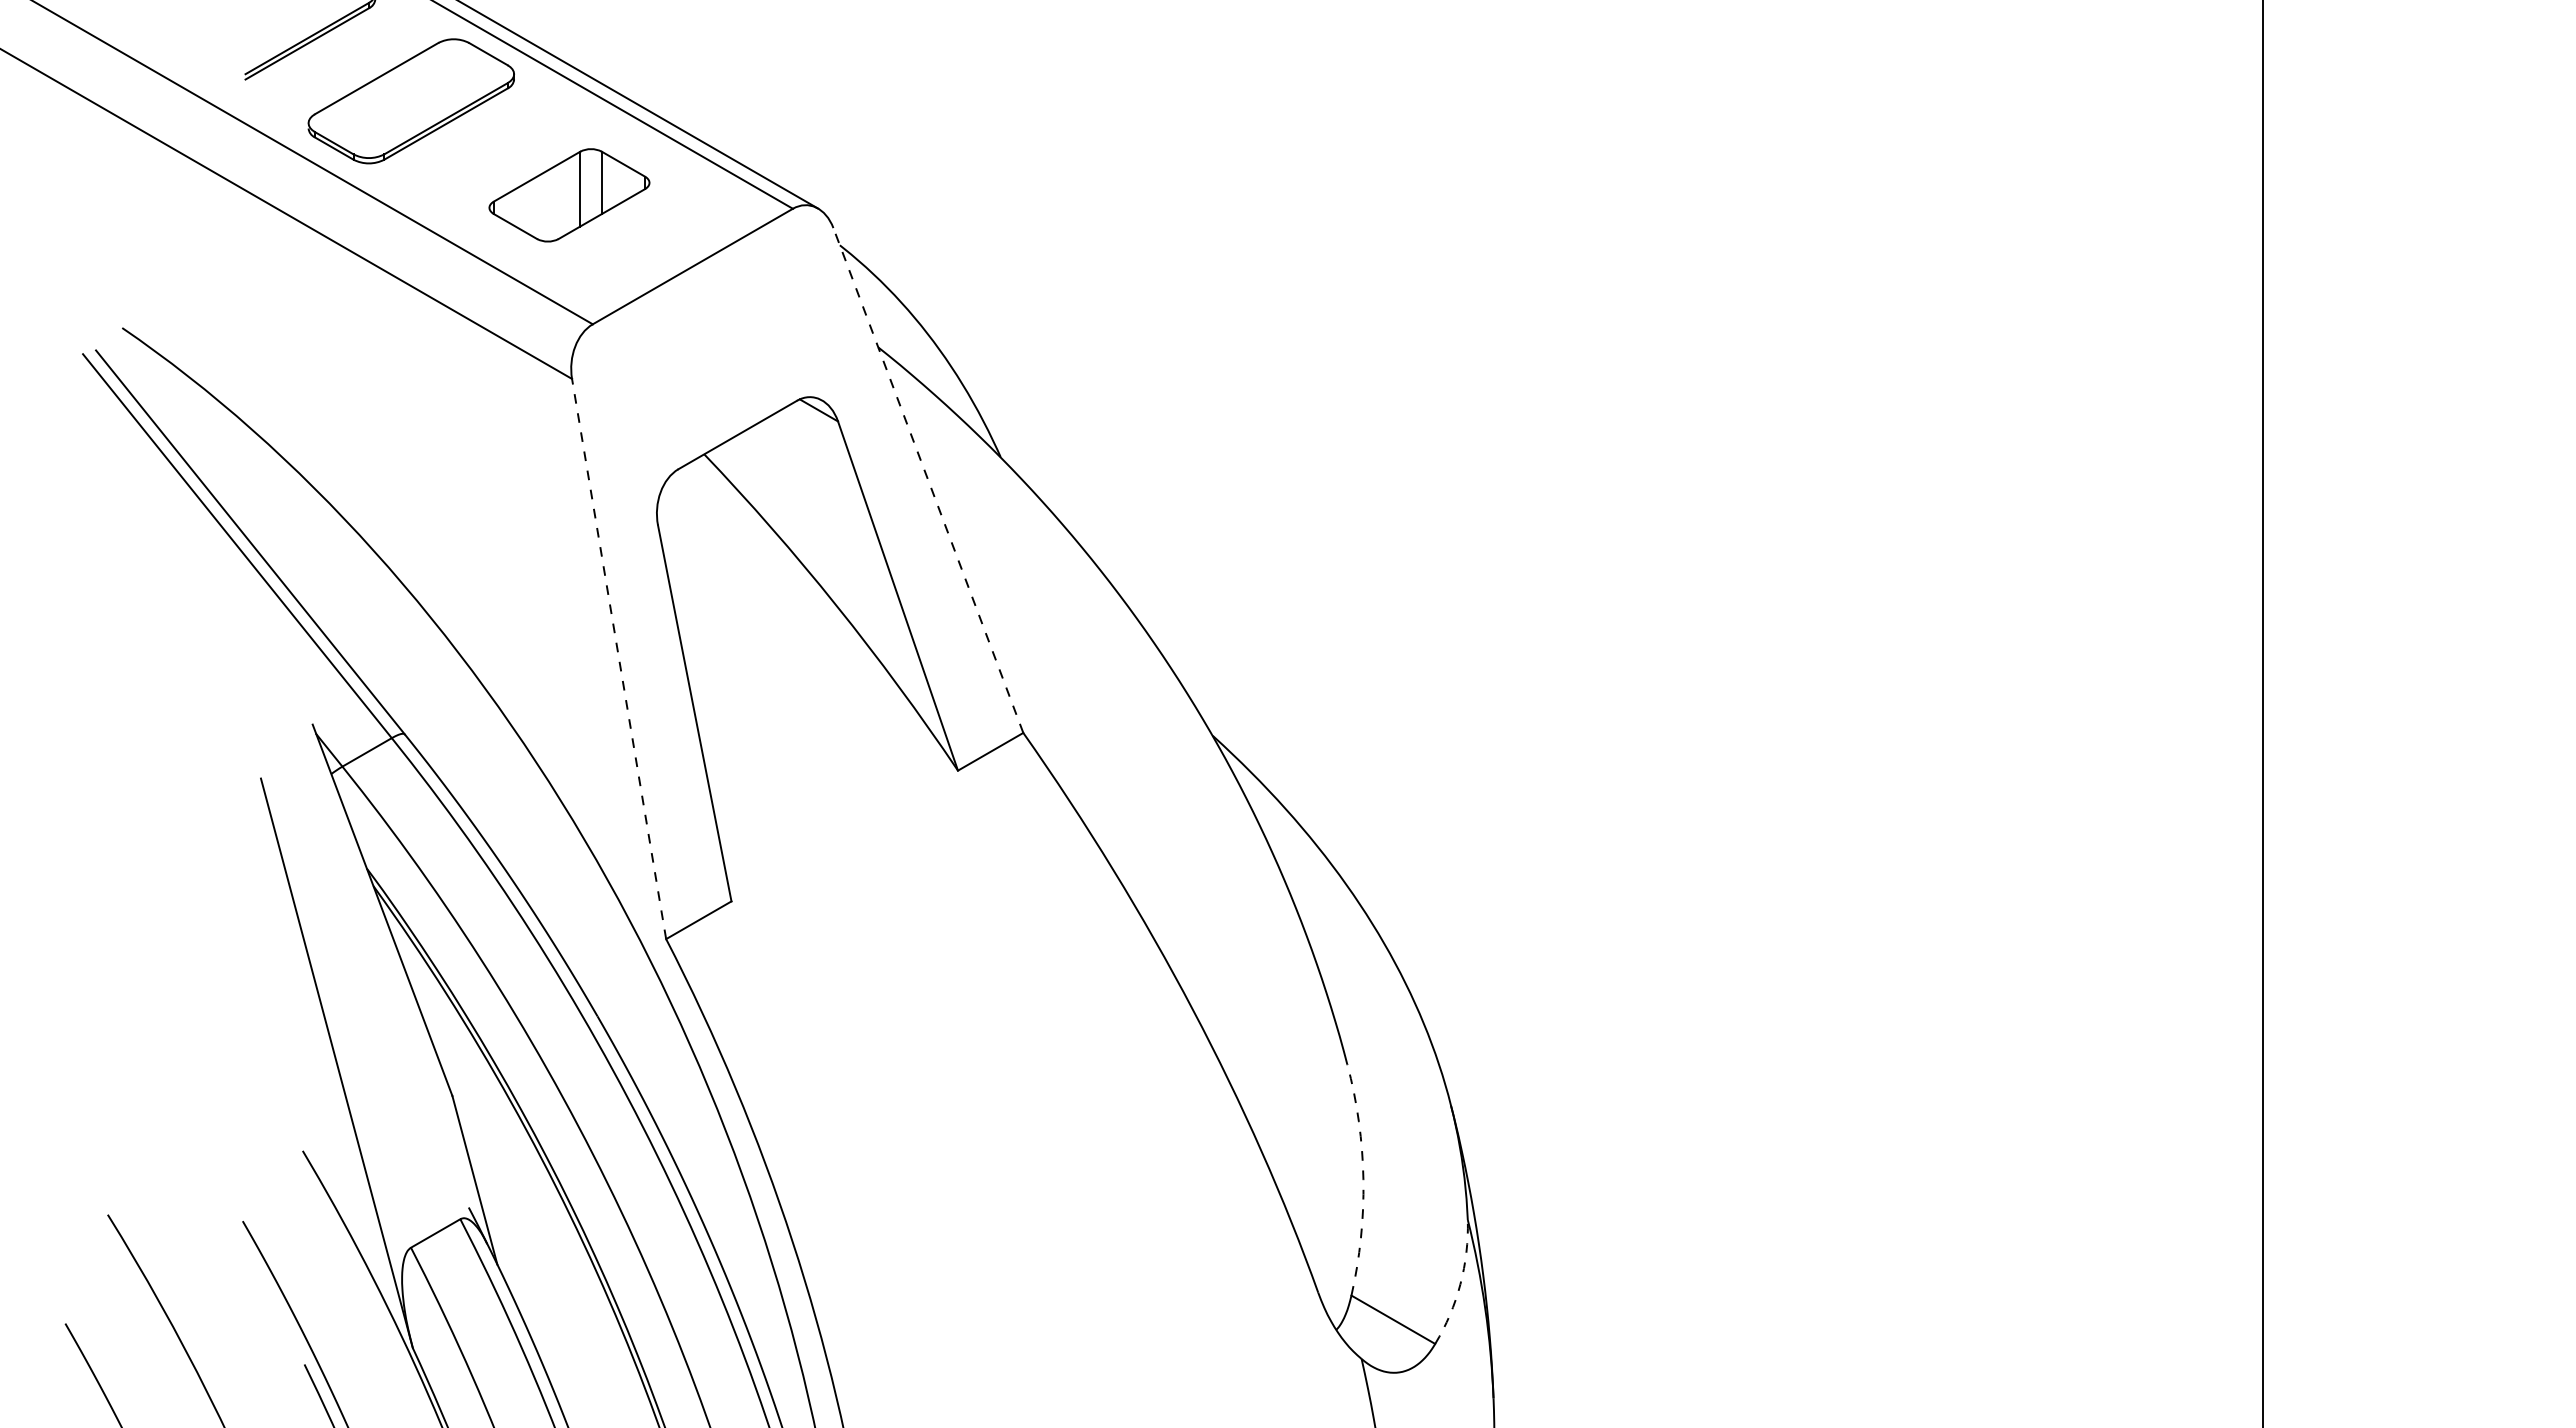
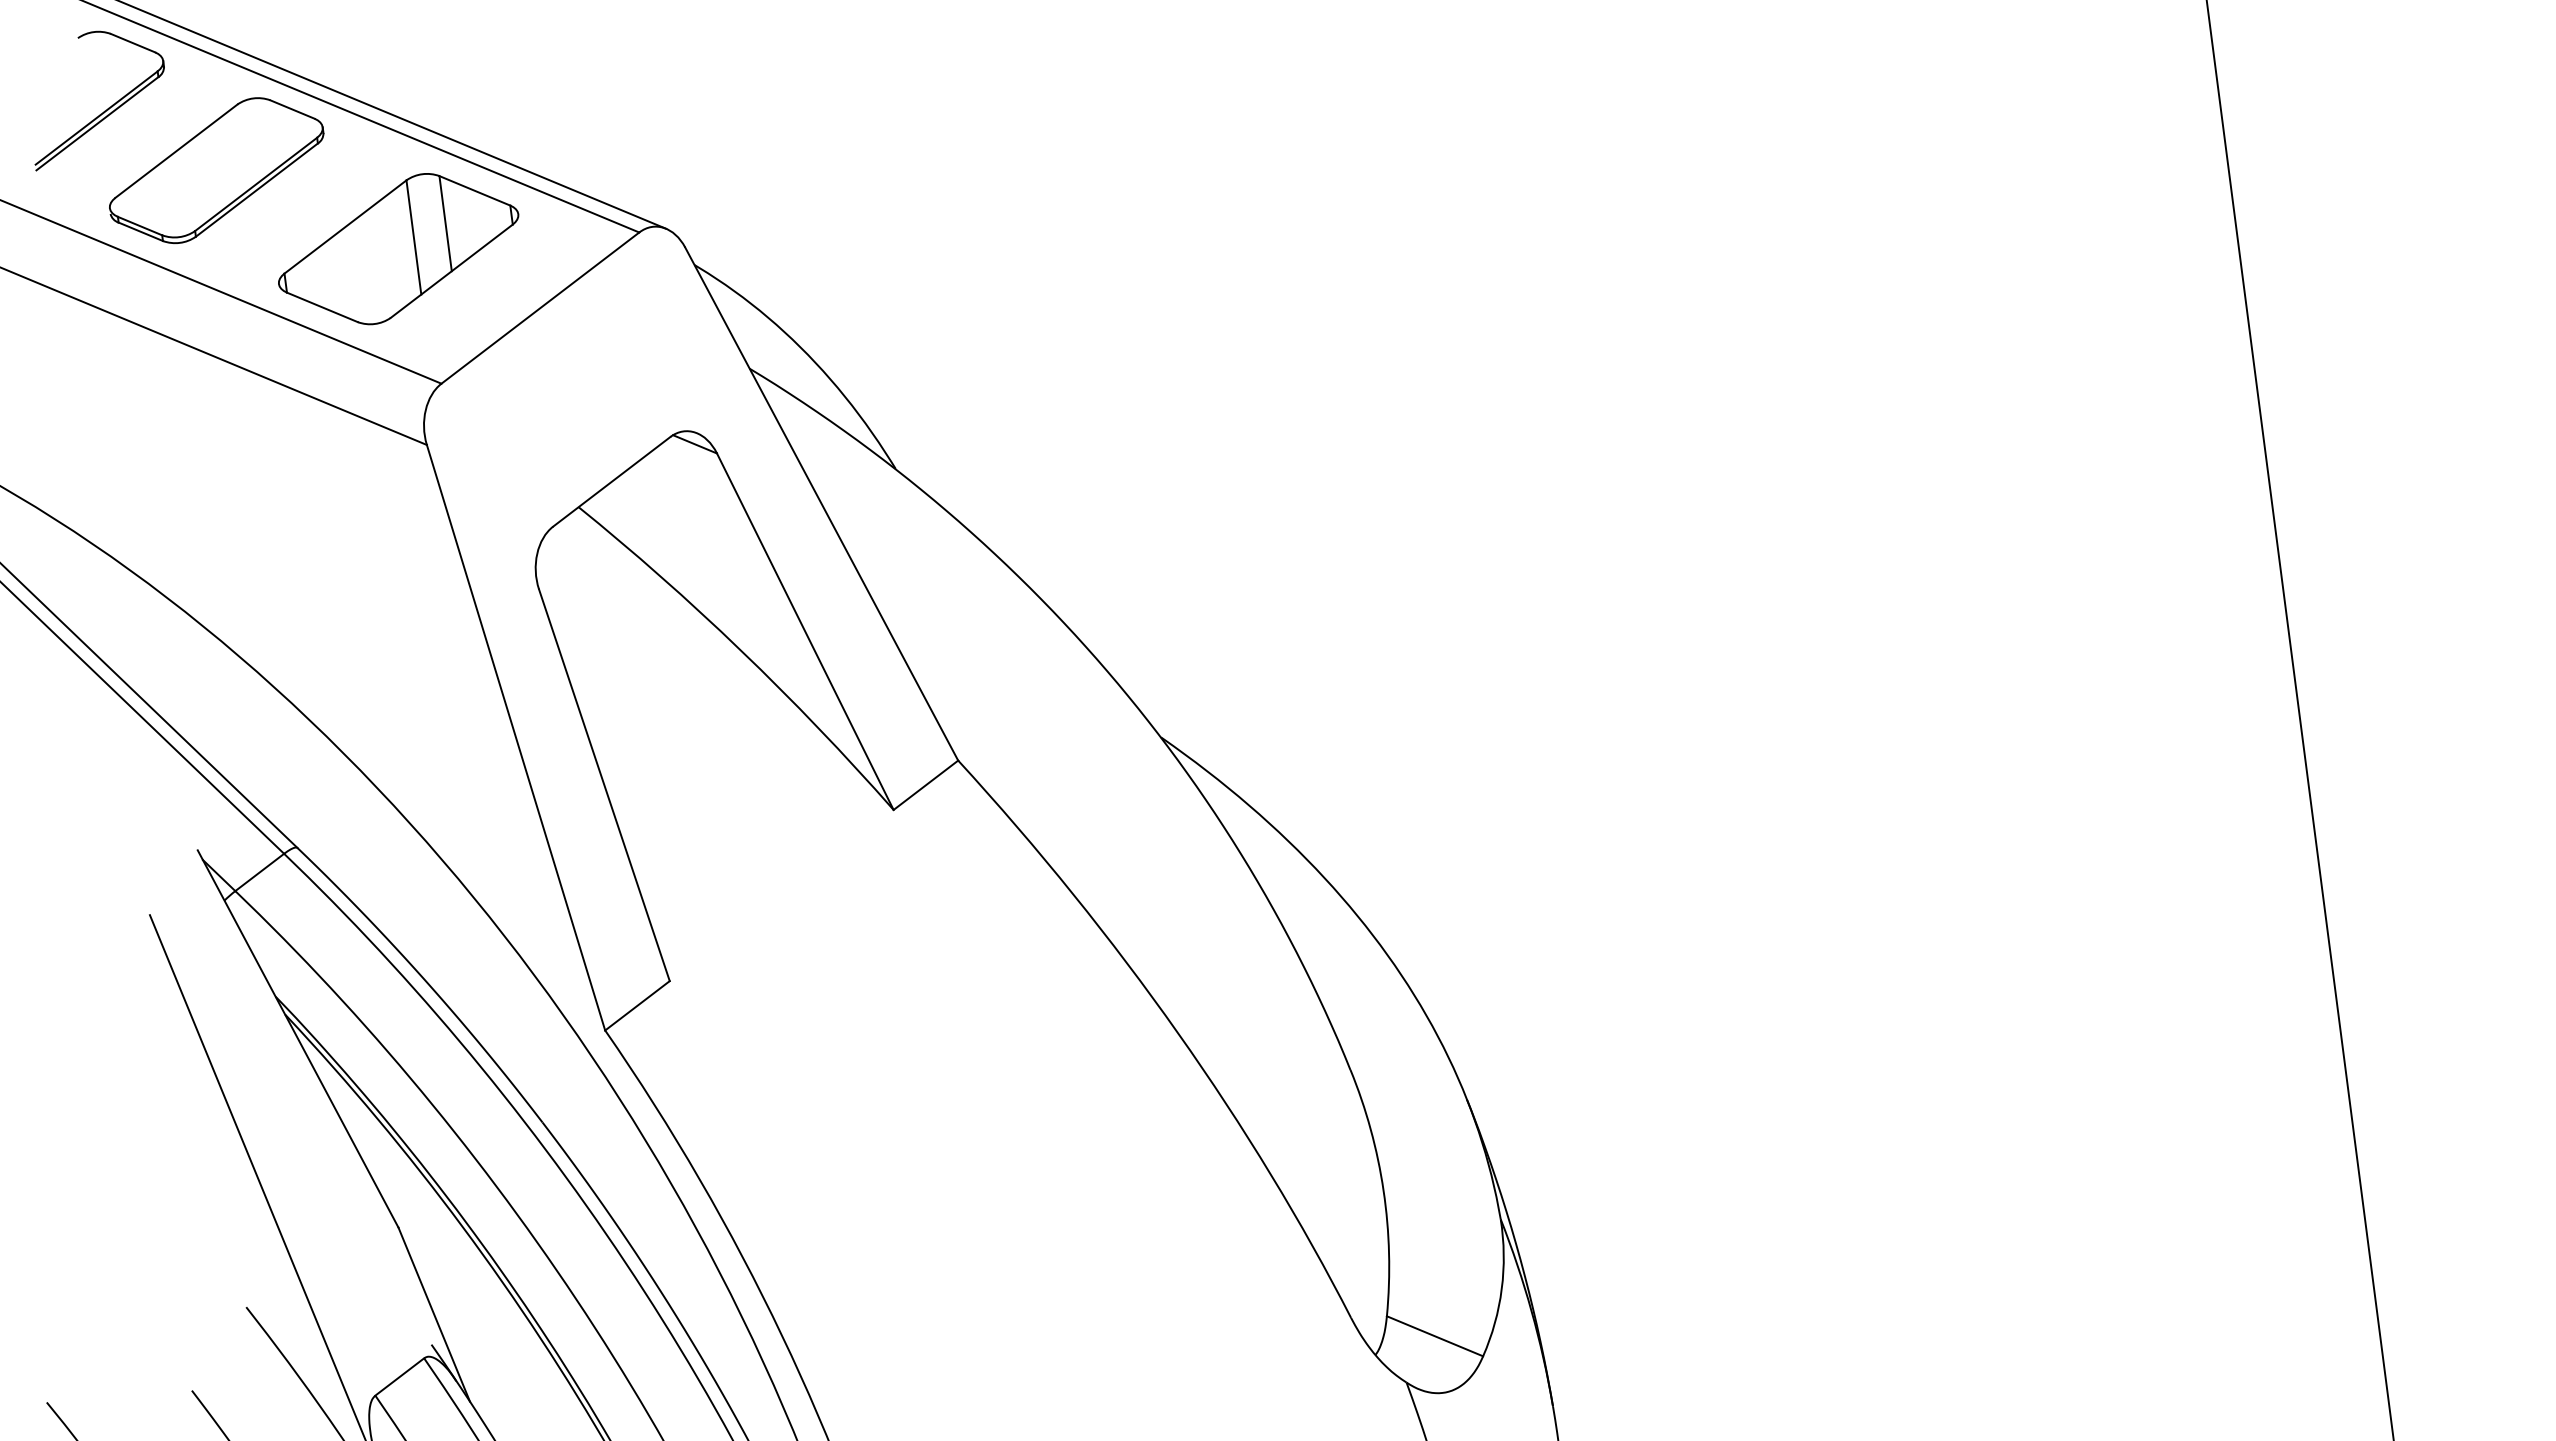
part: (569, 195) -> (398, 249), size x1.43
line: (928, 480) -> (821, 504), dashed -> solid
line: (619, 658) -> (516, 737), dashed -> solid
arc: (1363, 1179) -> (1383, 1190), dashed -> solid
arc: (1460, 1284) -> (1501, 1289), dashed -> solid

